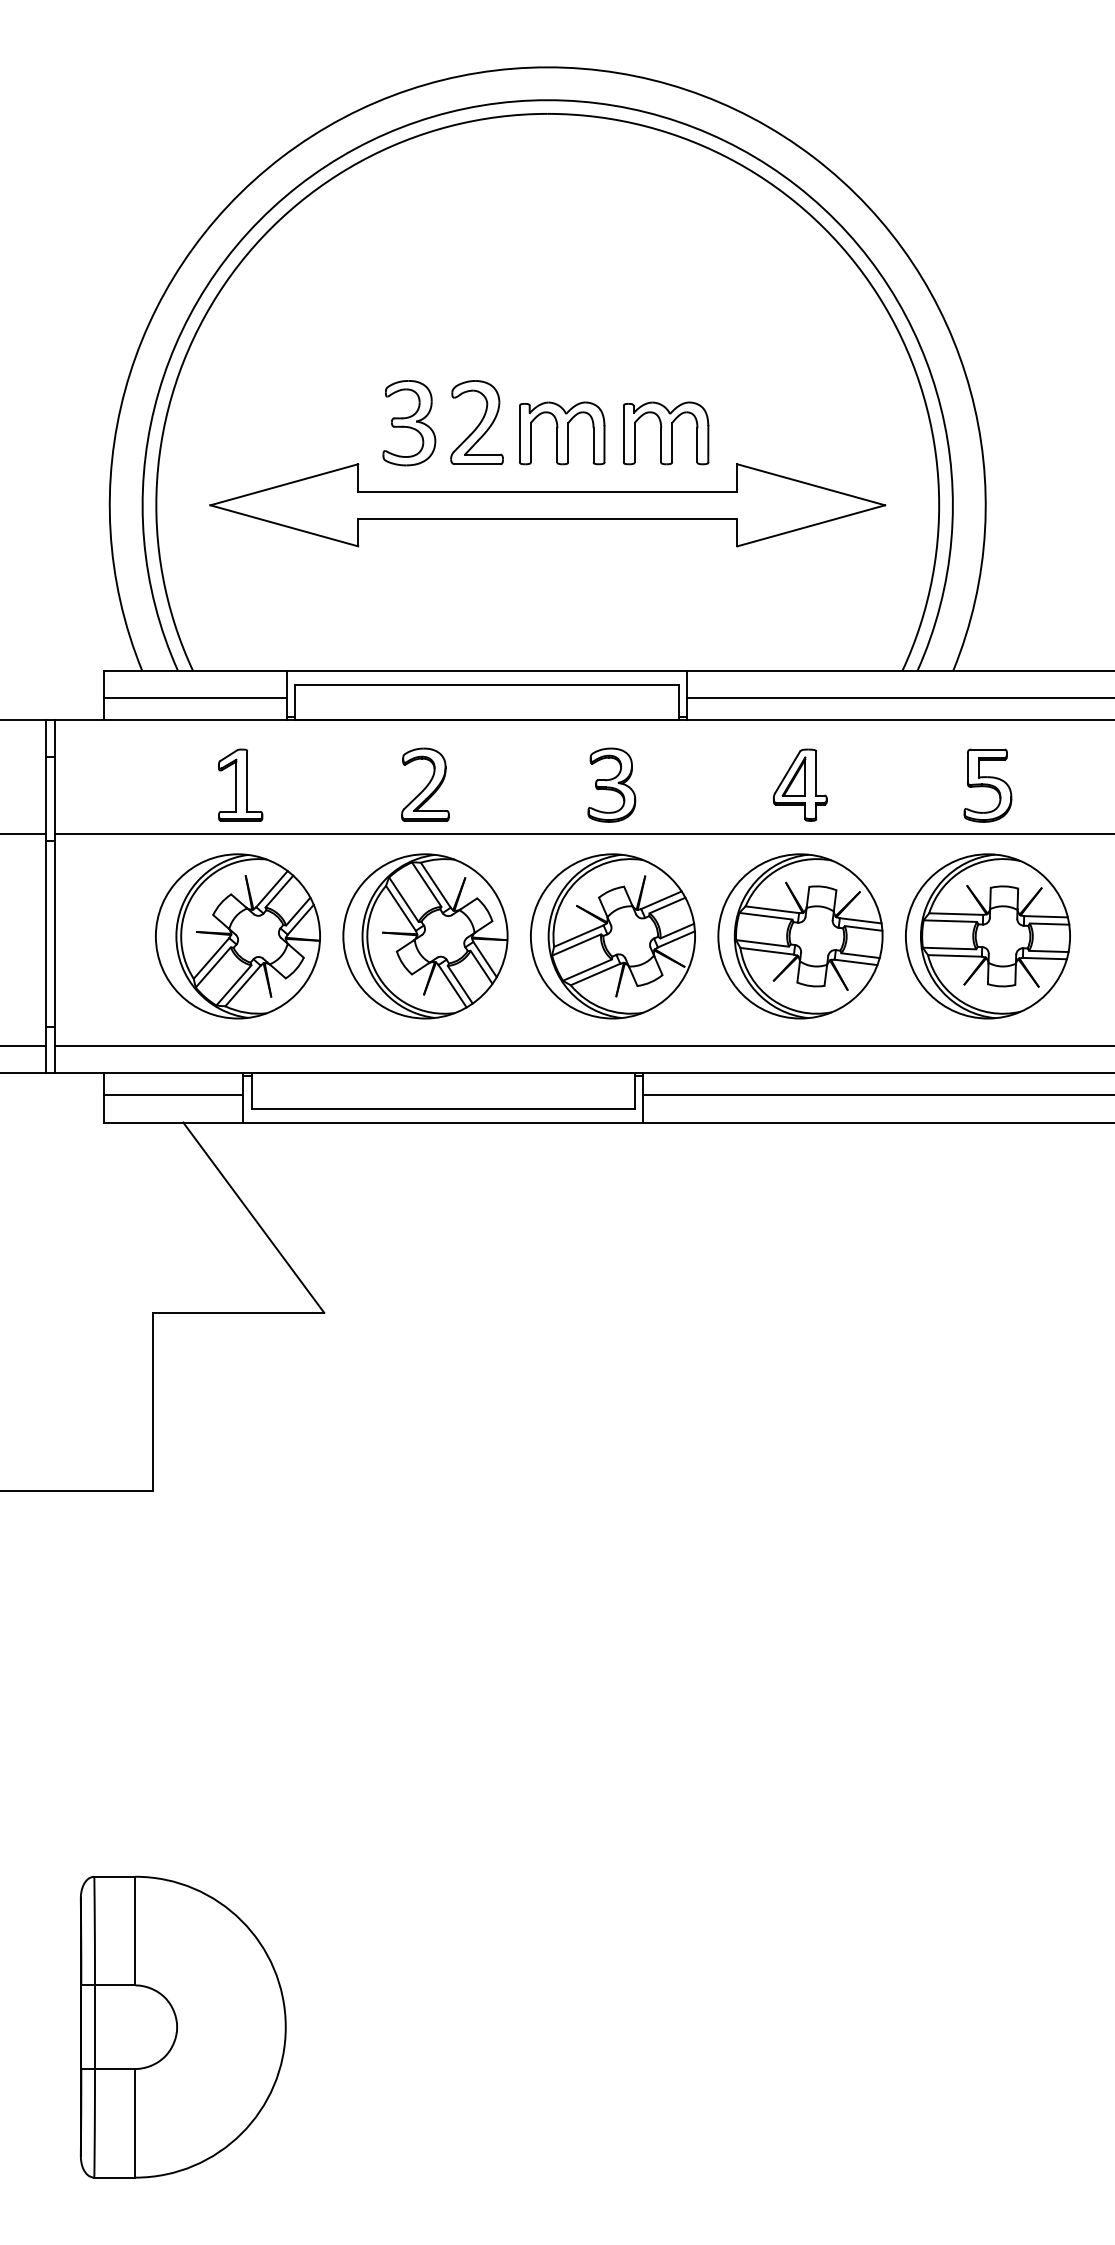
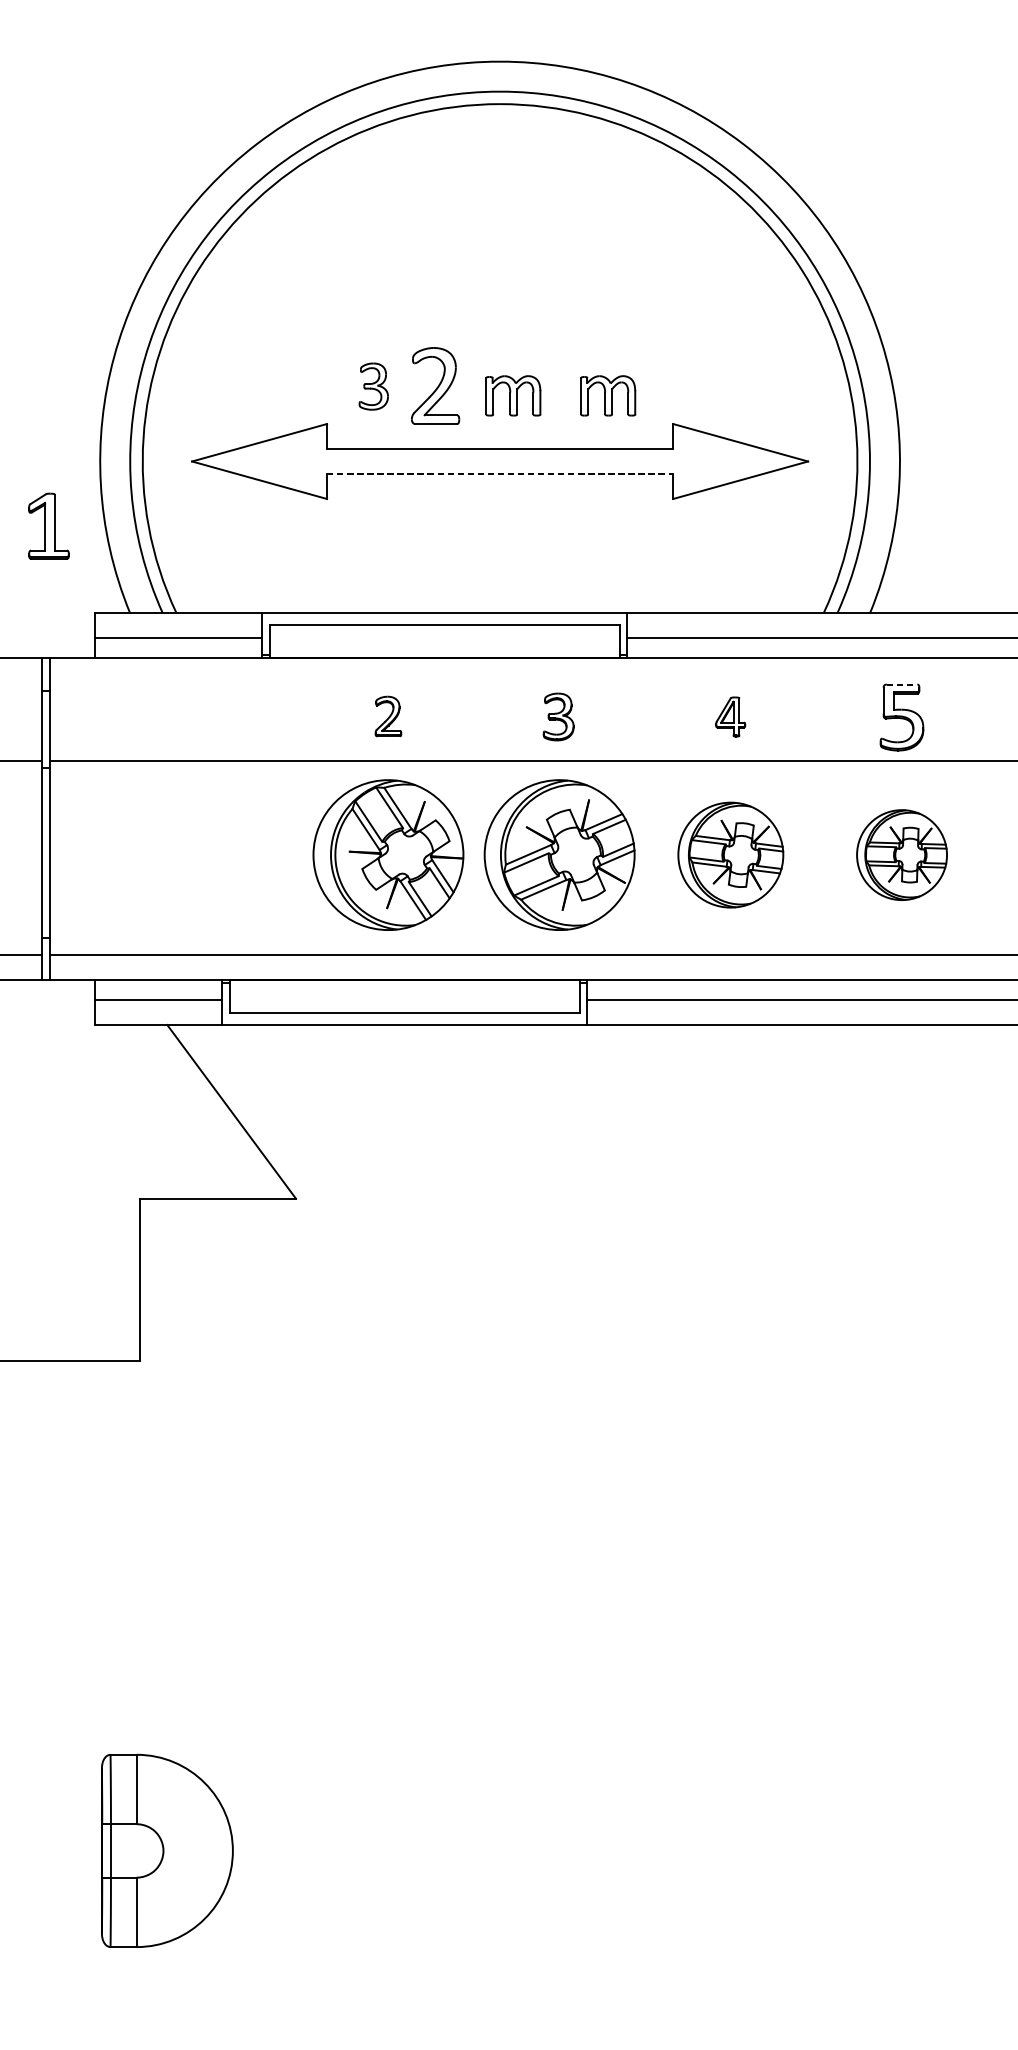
part: (409, 423) -> (373, 386), size x0.6
part: (562, 433) -> (513, 395), size x0.7
part: (666, 433) -> (608, 395), size x0.7
line: (547, 519) -> (499, 474), solid -> dashed
line: (988, 749) -> (902, 684), solid -> dashed
part: (240, 784) -> (48, 525), moved
part: (425, 784) -> (388, 716), size x0.6
part: (611, 784) -> (558, 716), size x0.7
part: (800, 784) -> (730, 716), size x0.6
part: (237, 936) -> (216, 855), removed
part: (800, 936) -> (730, 855), size x0.7
part: (987, 936) -> (901, 855), size x0.6
part: (183, 2026) -> (167, 1850), size x0.7

